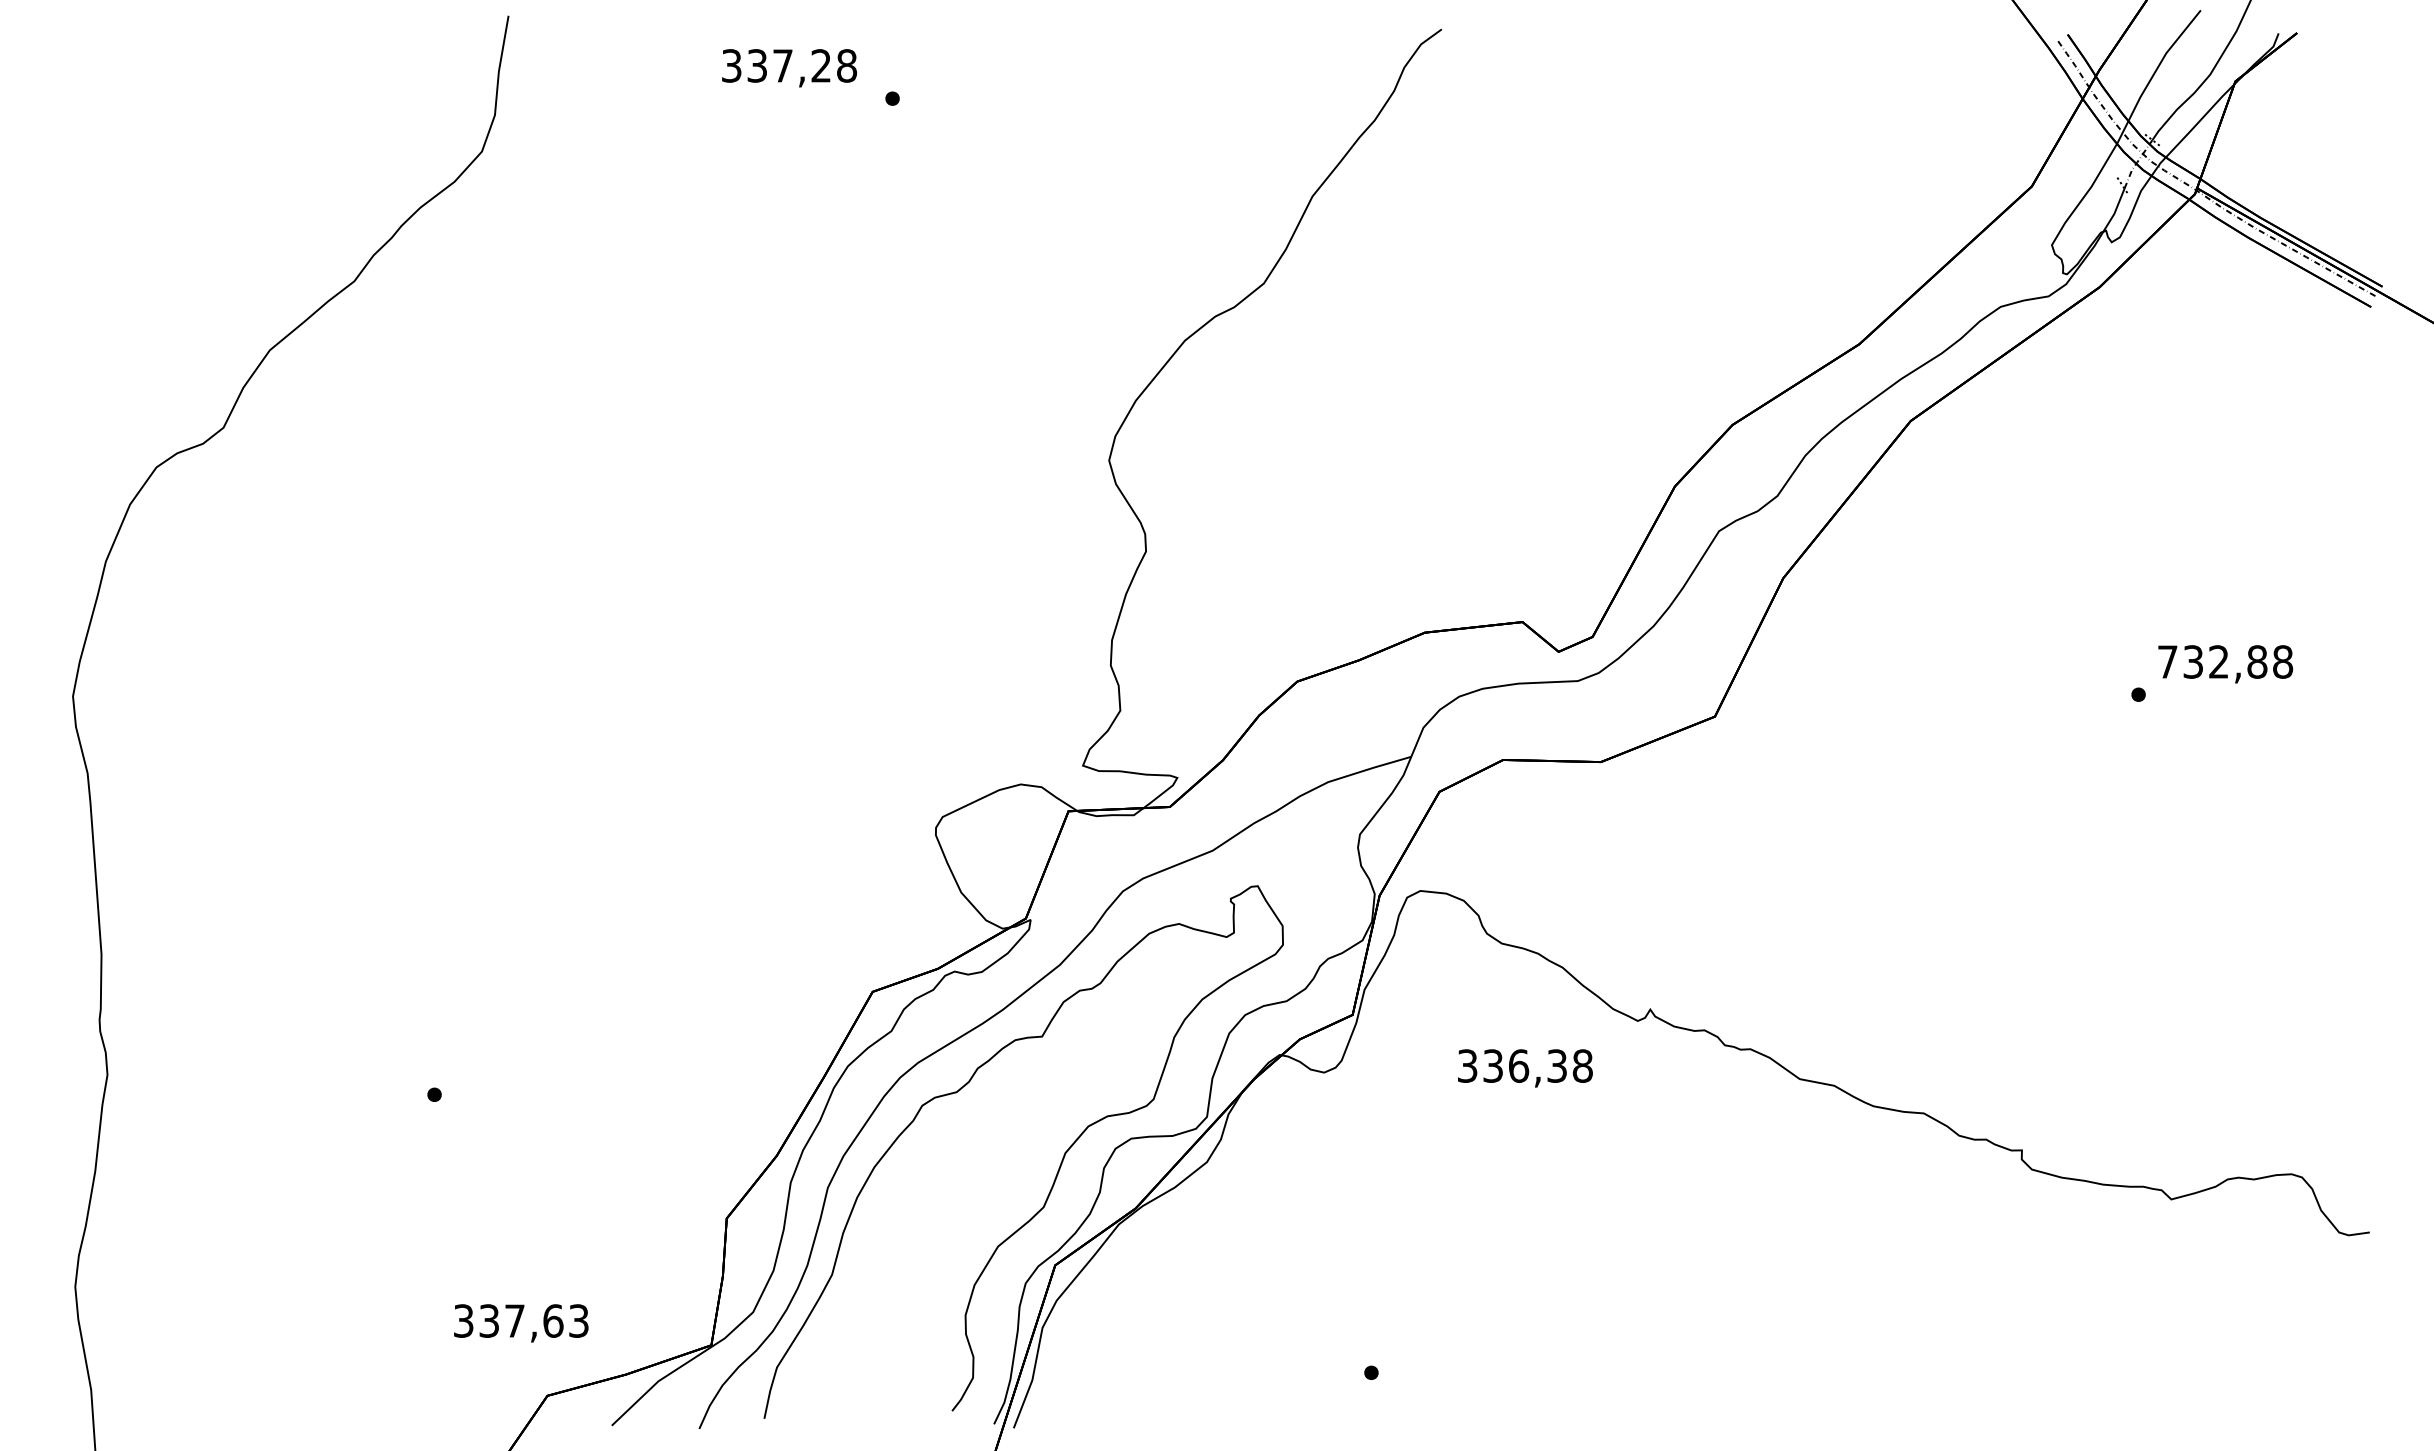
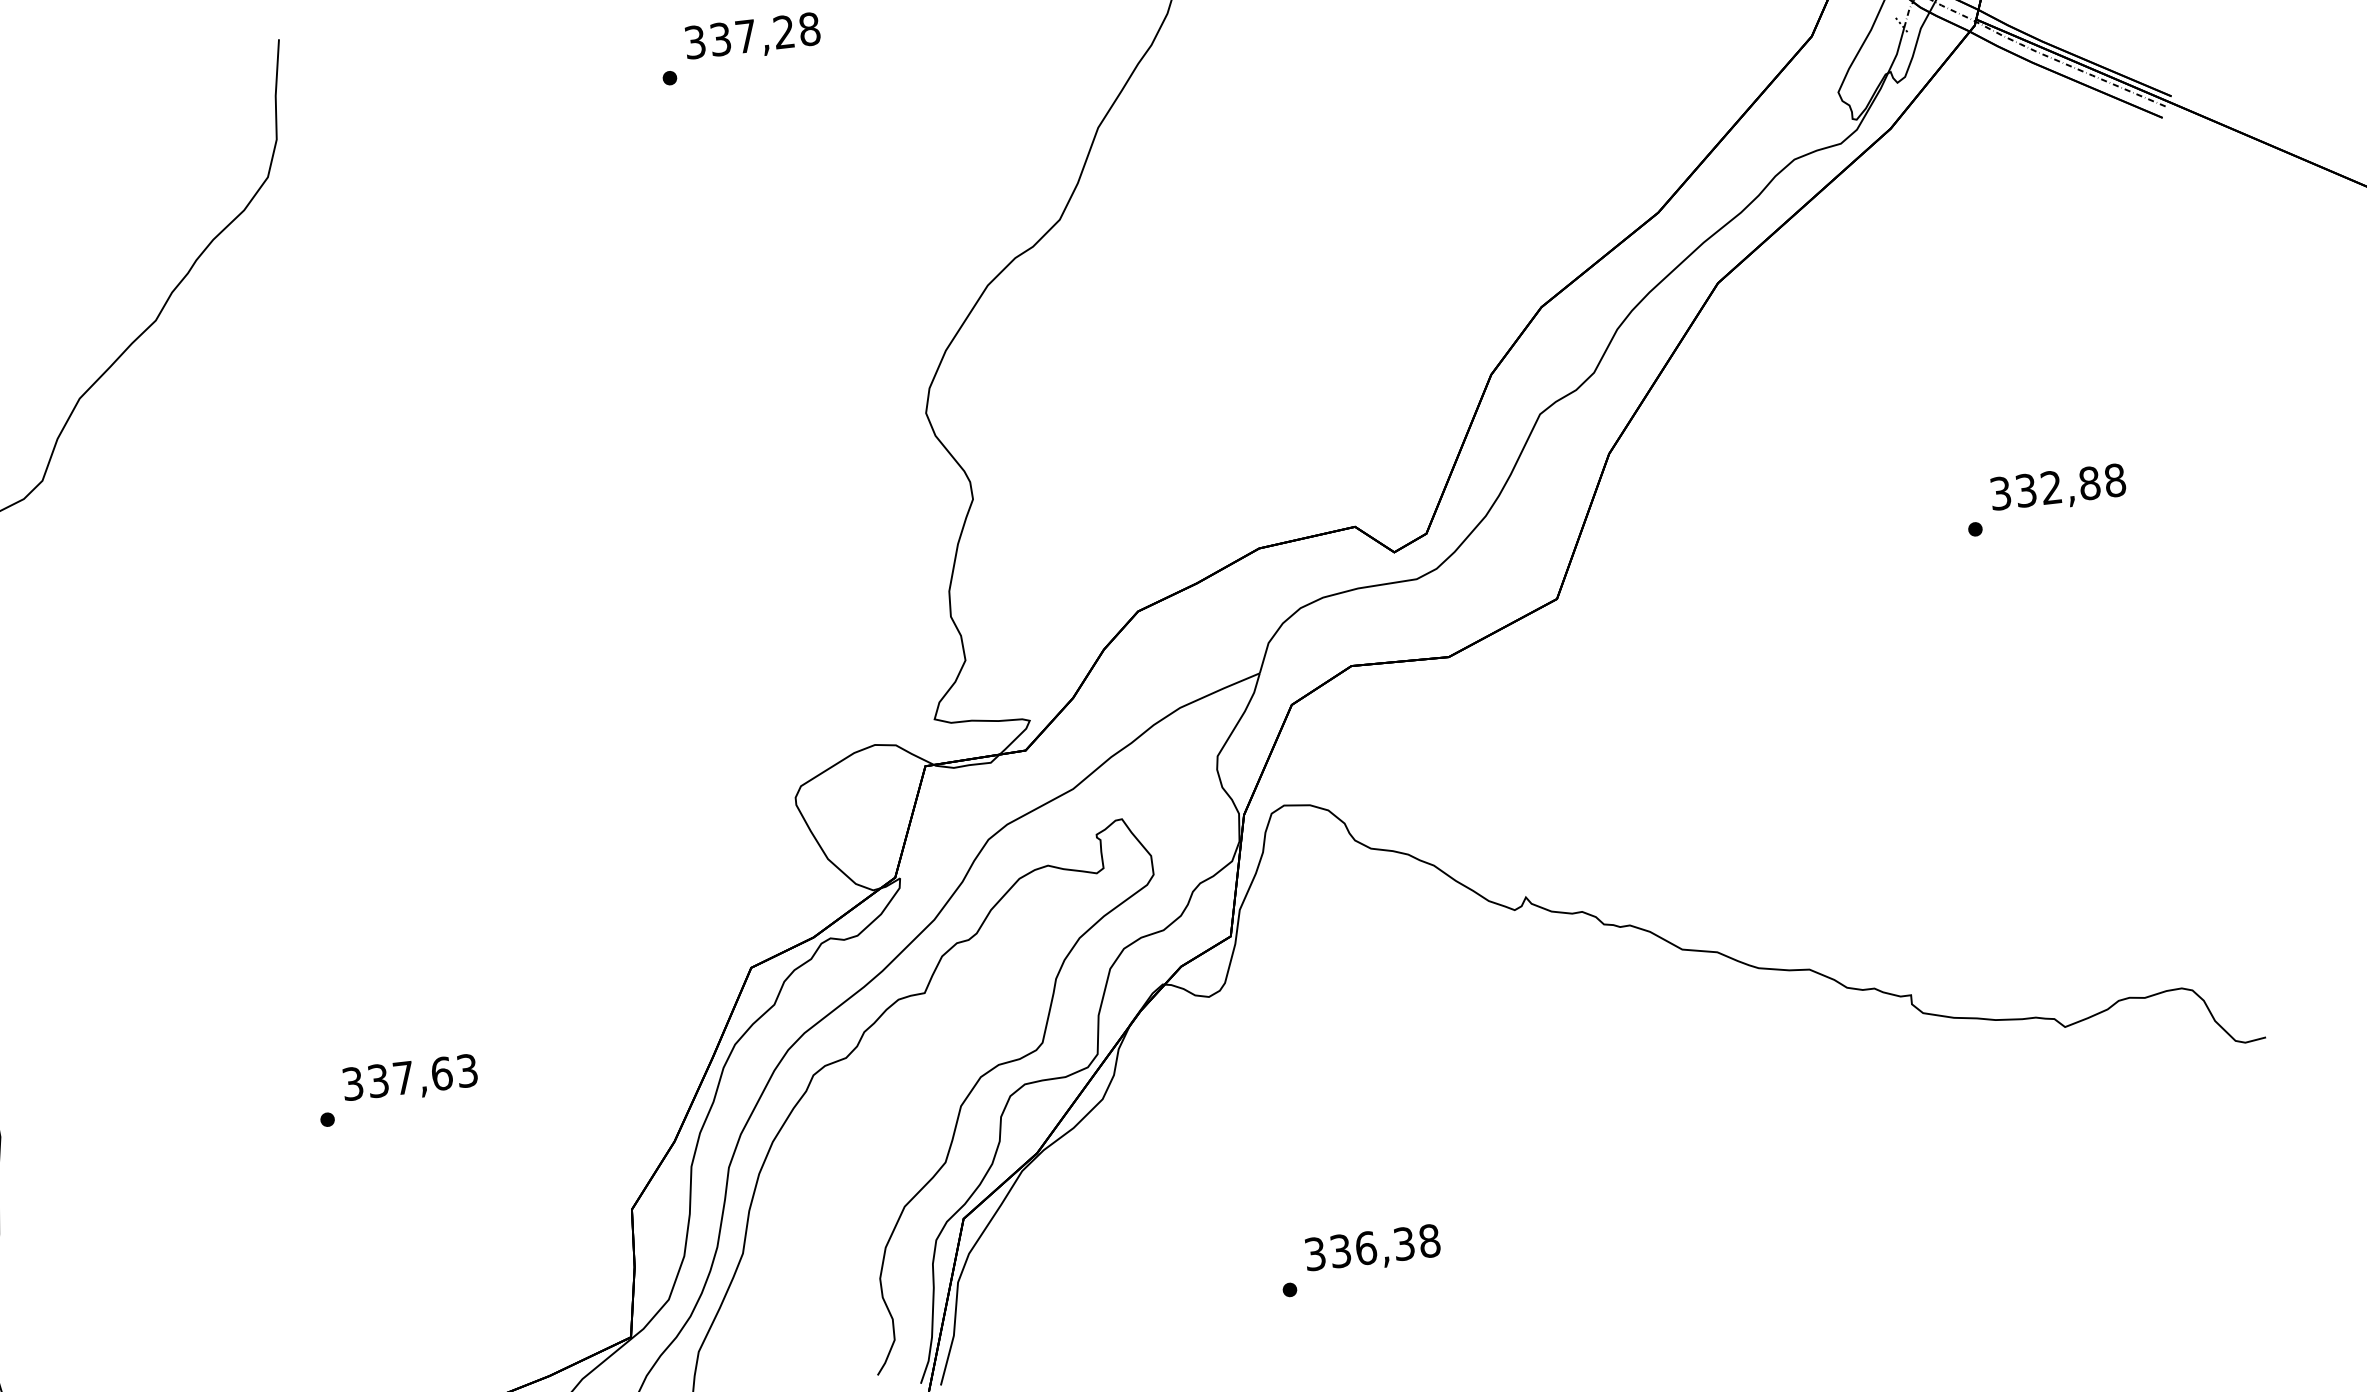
text: (789, 68) -> (752, 38), moved
text: (2167, 661) -> (2000, 493), 732,88 -> 332,88
text: (1525, 1068) -> (1373, 1249), moved
text: (521, 1323) -> (410, 1079), moved

